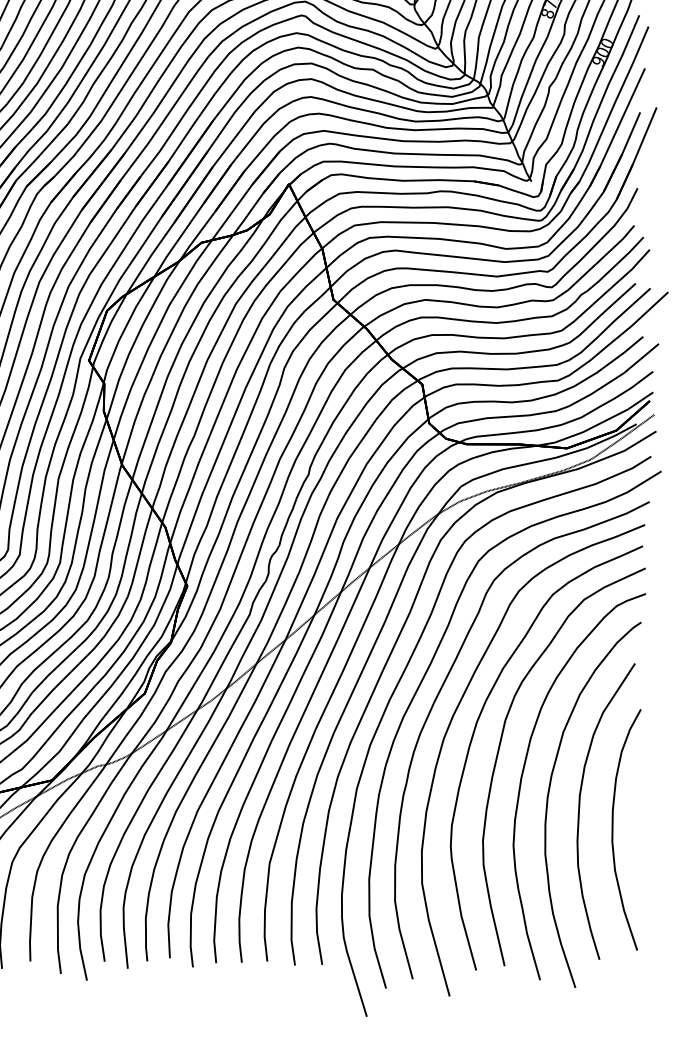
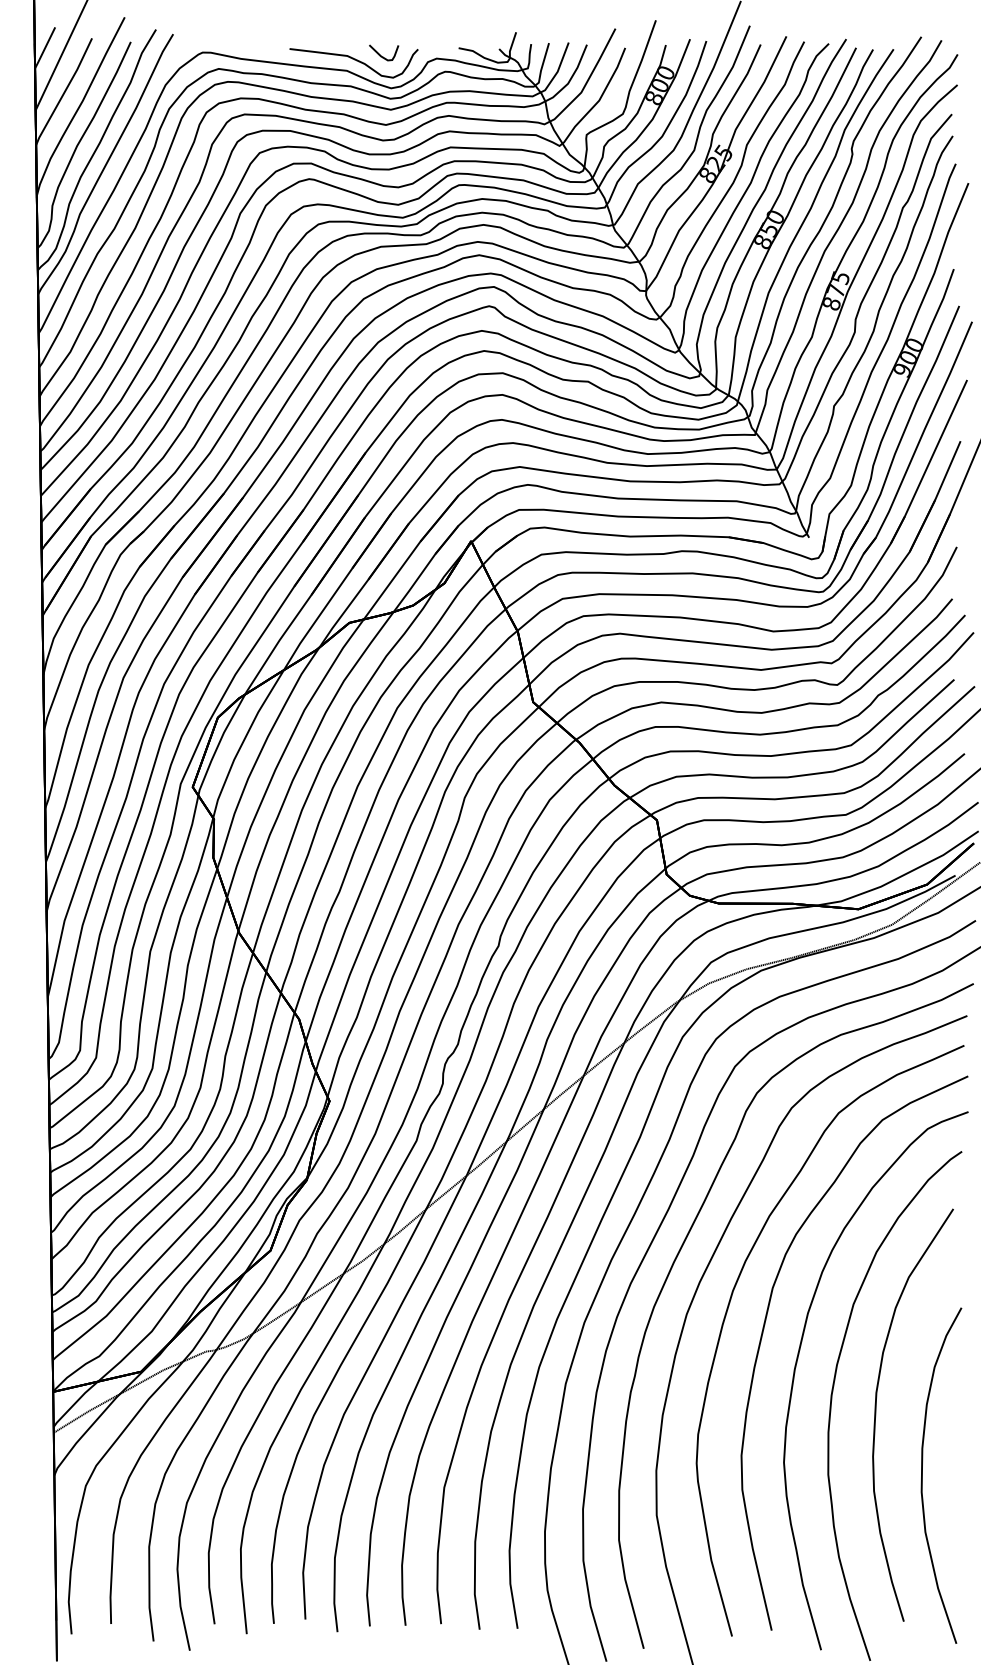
curve: (612, 829) -> (922, 1475), moved

